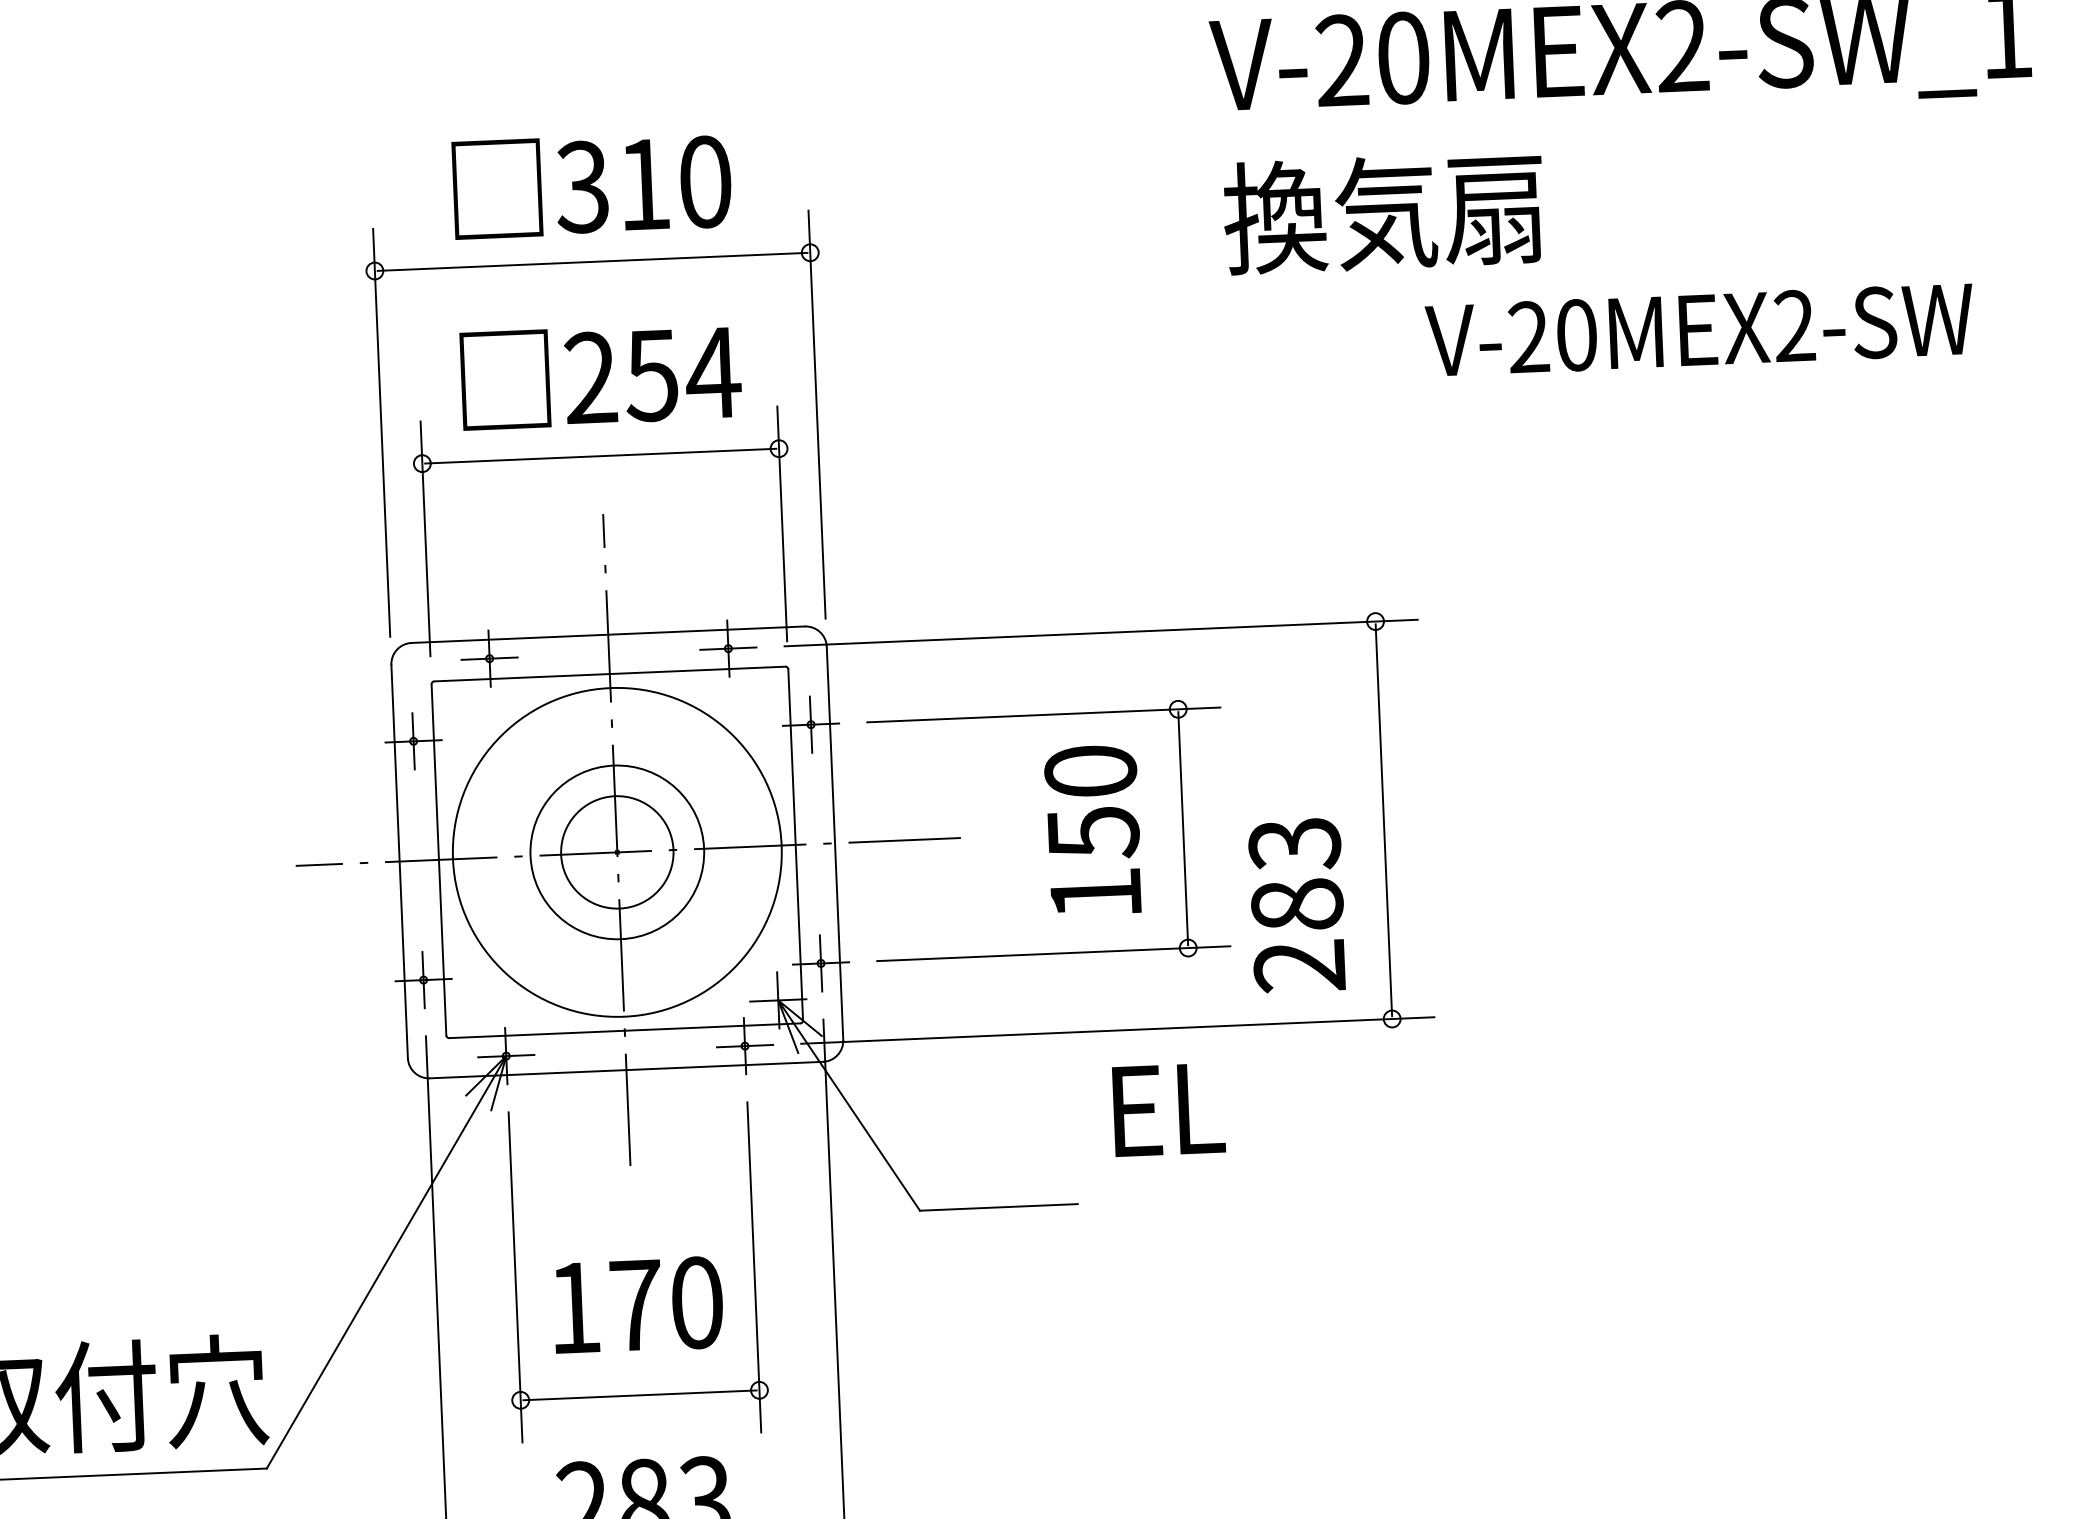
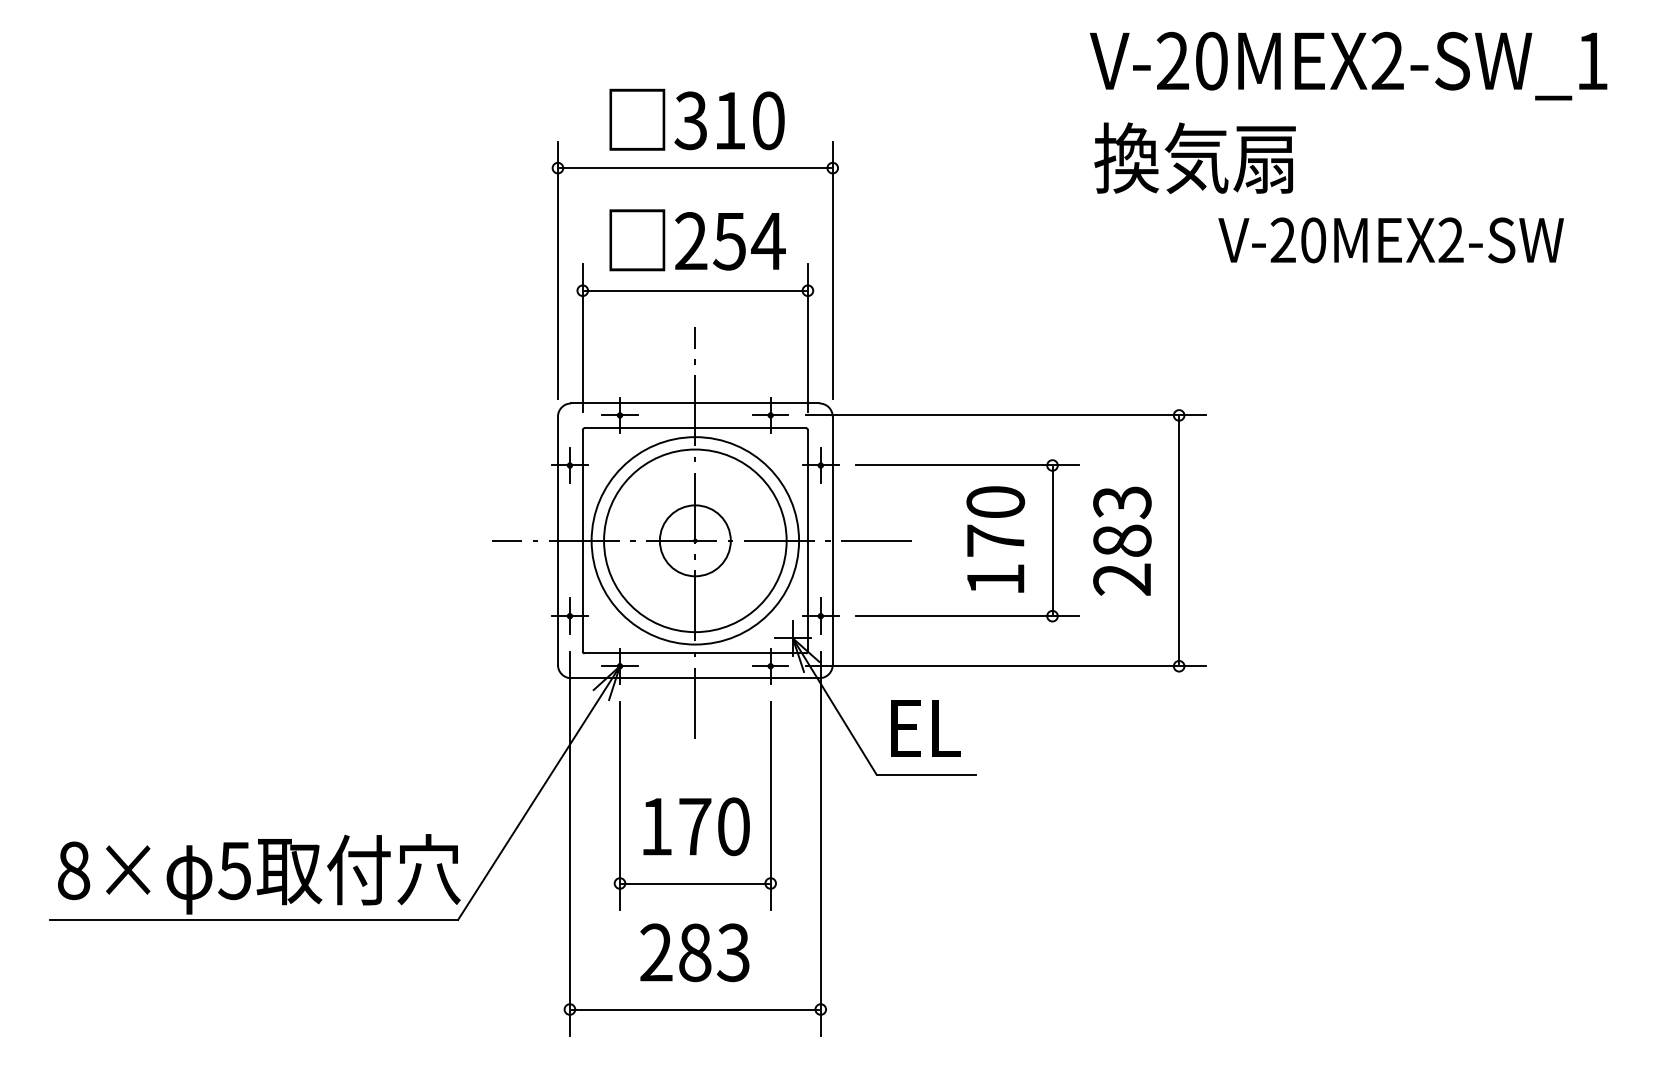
text: (1094, 833) -> (996, 541), 150 -> 170
circle: (617, 851) -> (695, 540), size x1.67
text: (1297, 904) -> (1122, 540), moved
text: (1167, 1109) -> (925, 728), moved

